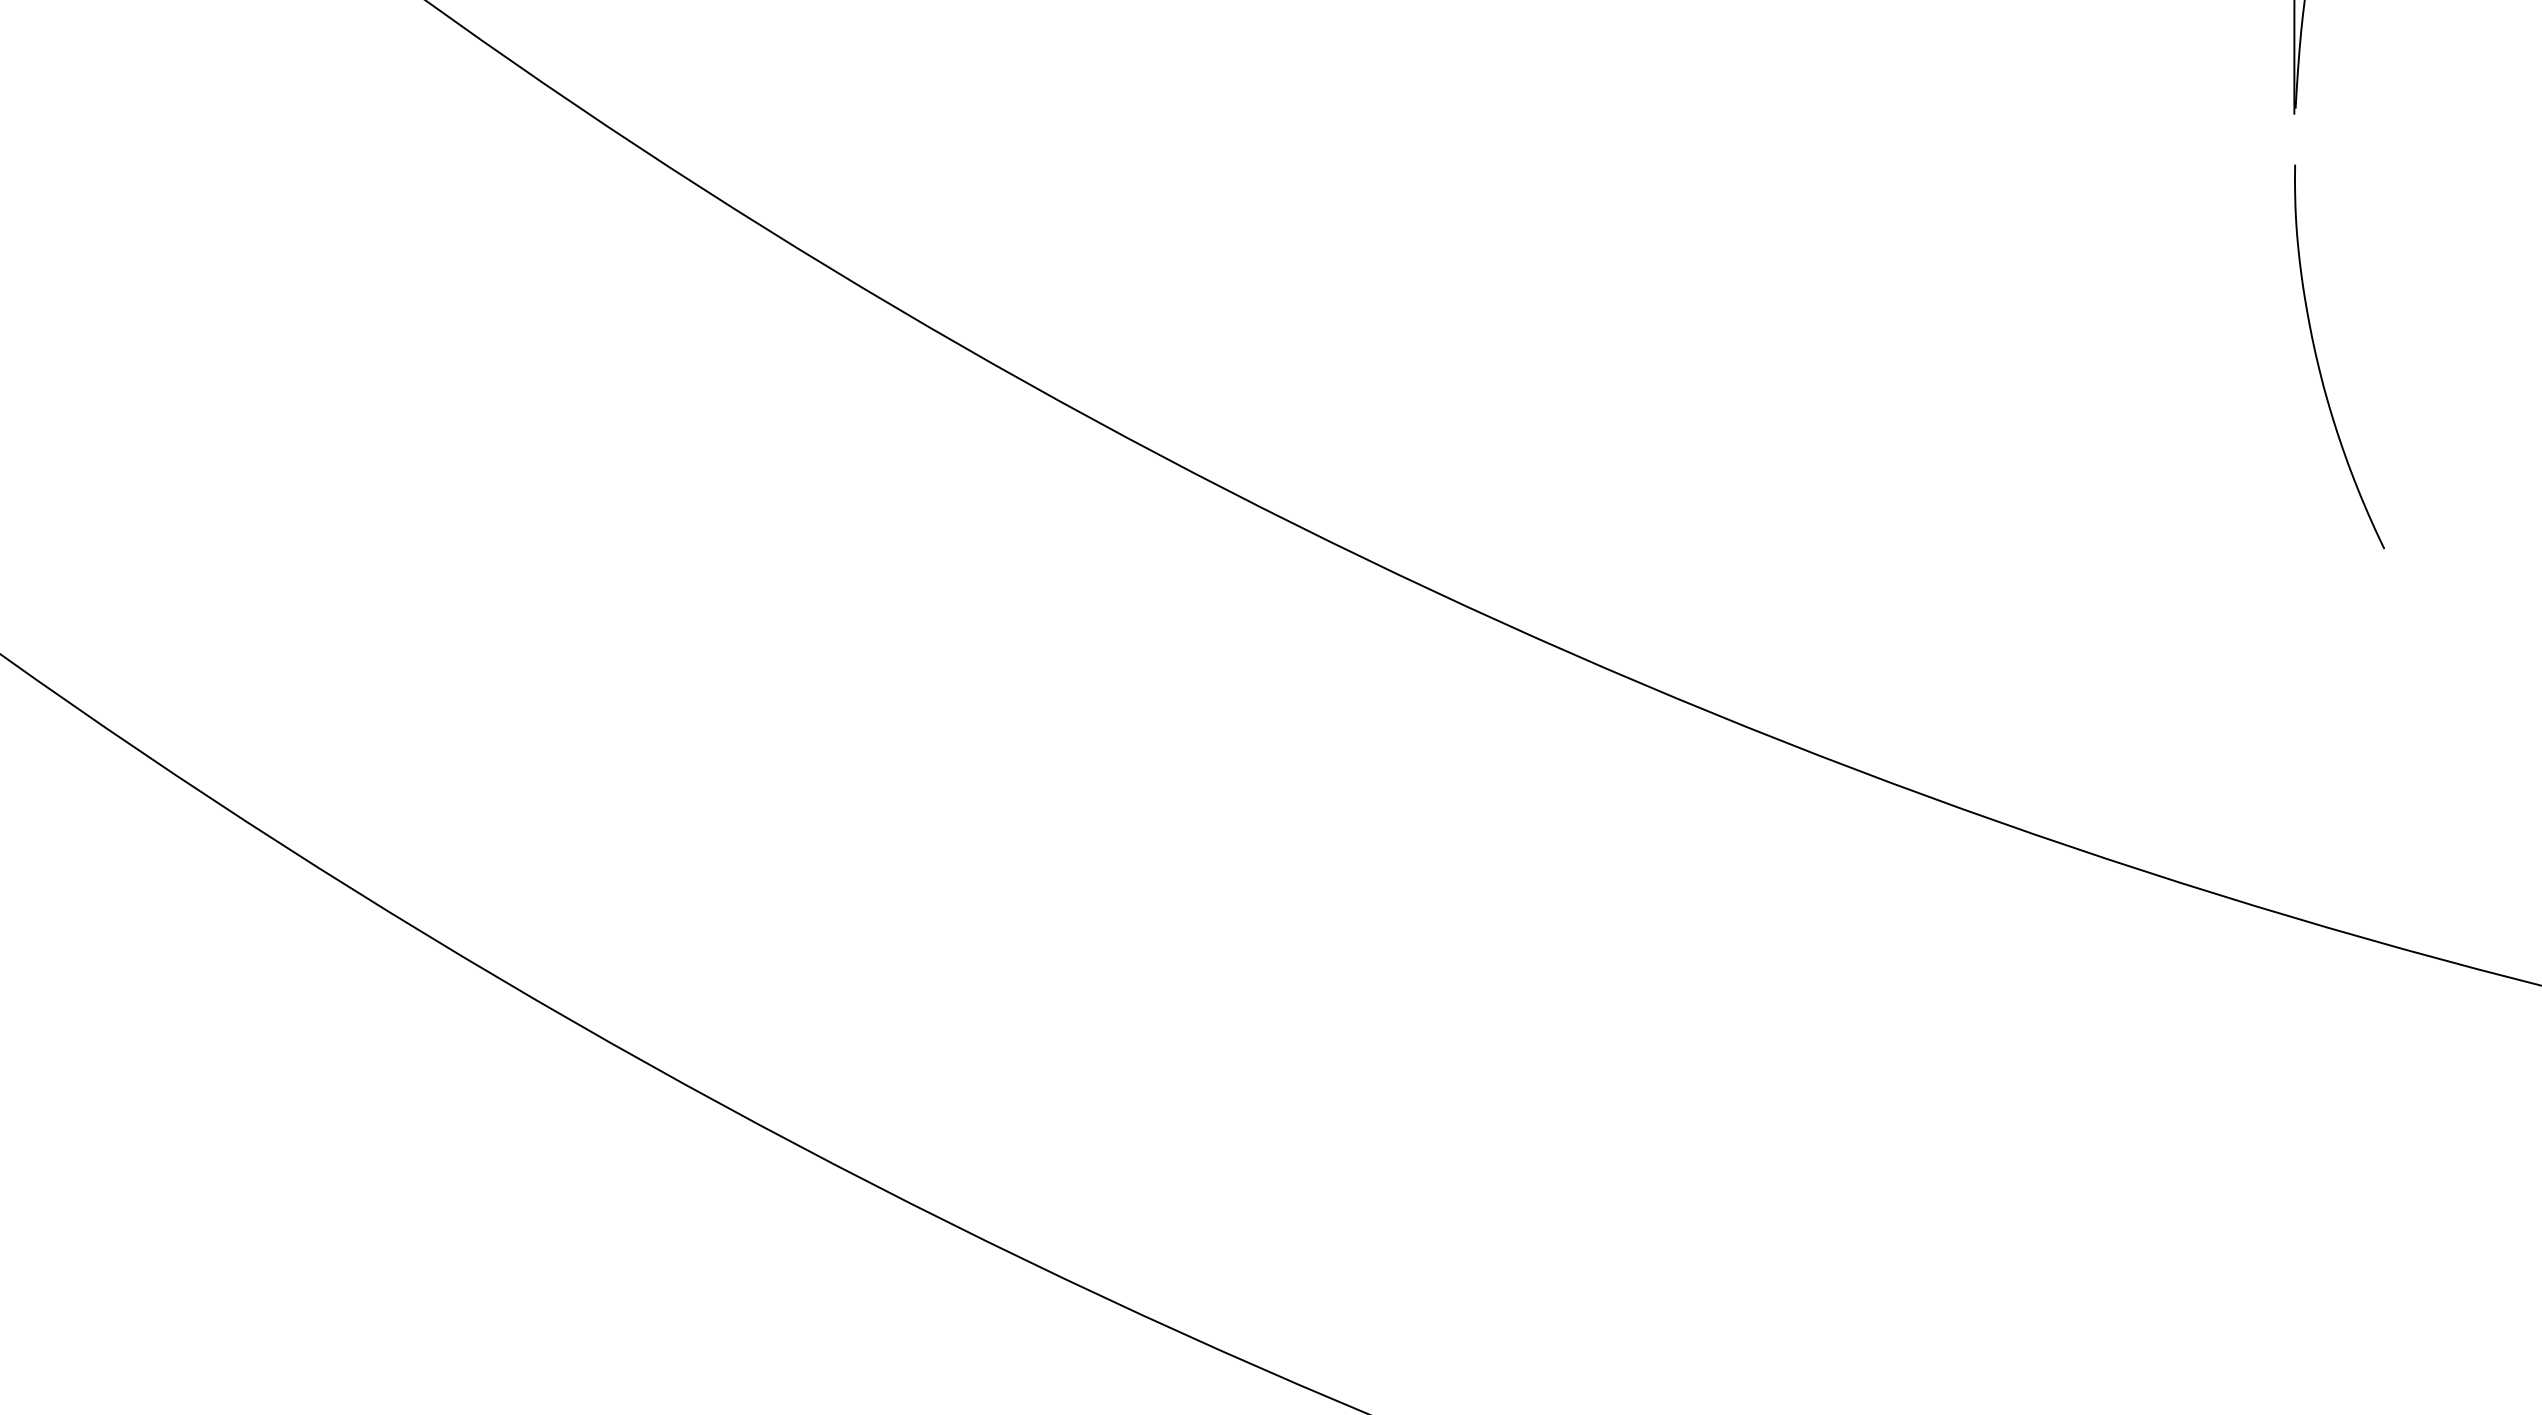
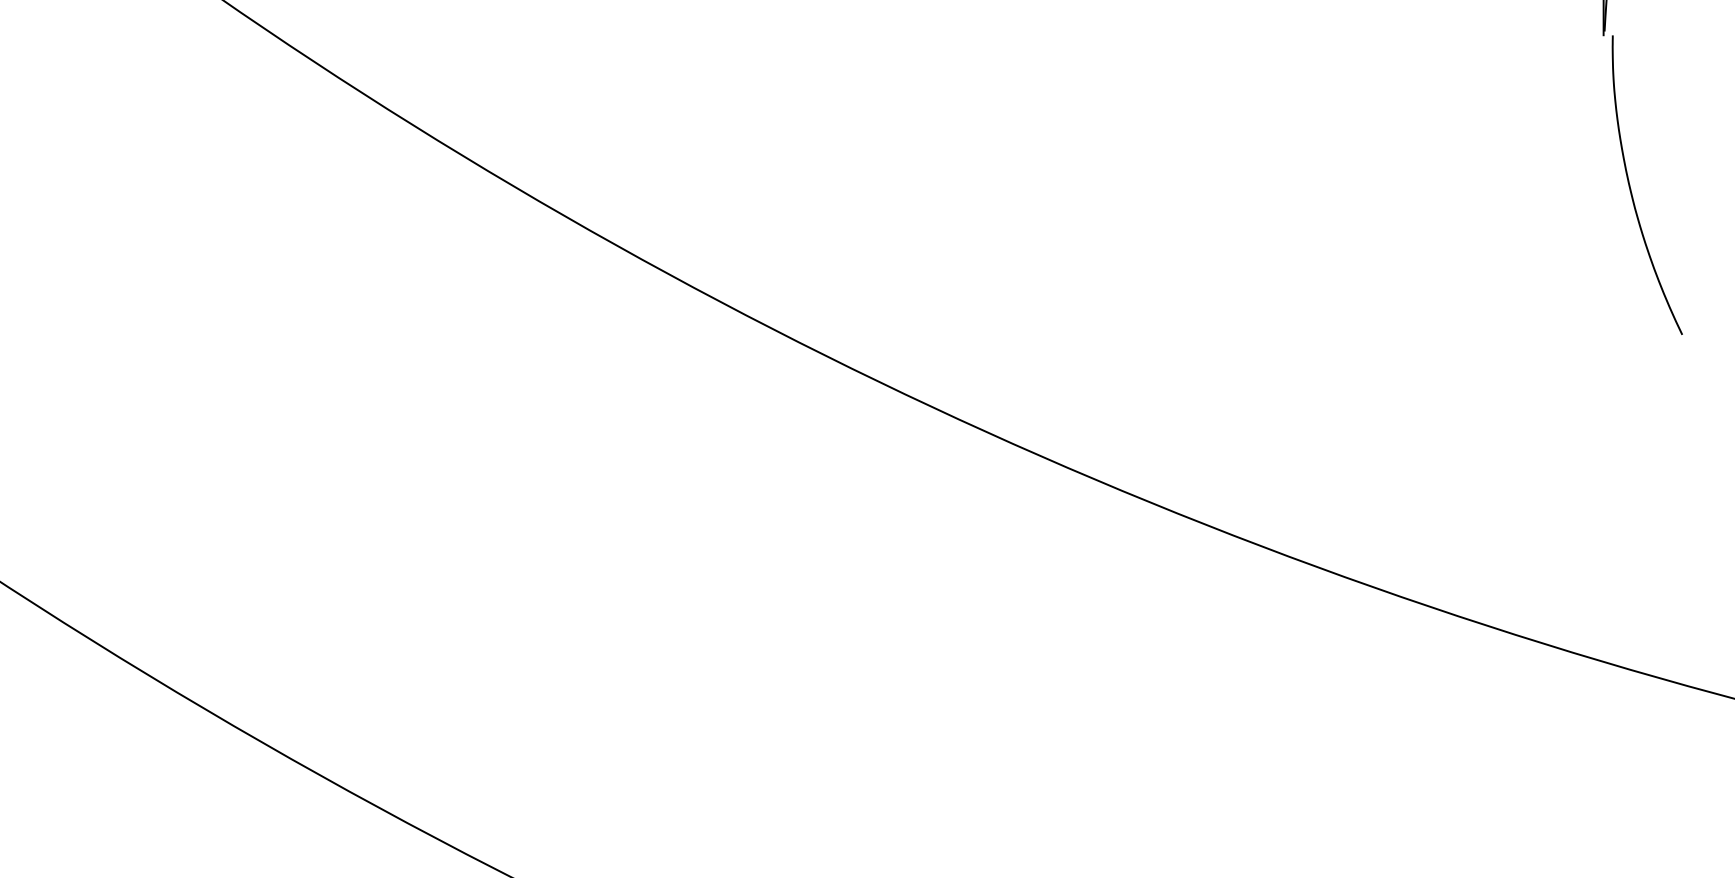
curve: (2318, 360) -> (1630, 187), moved

